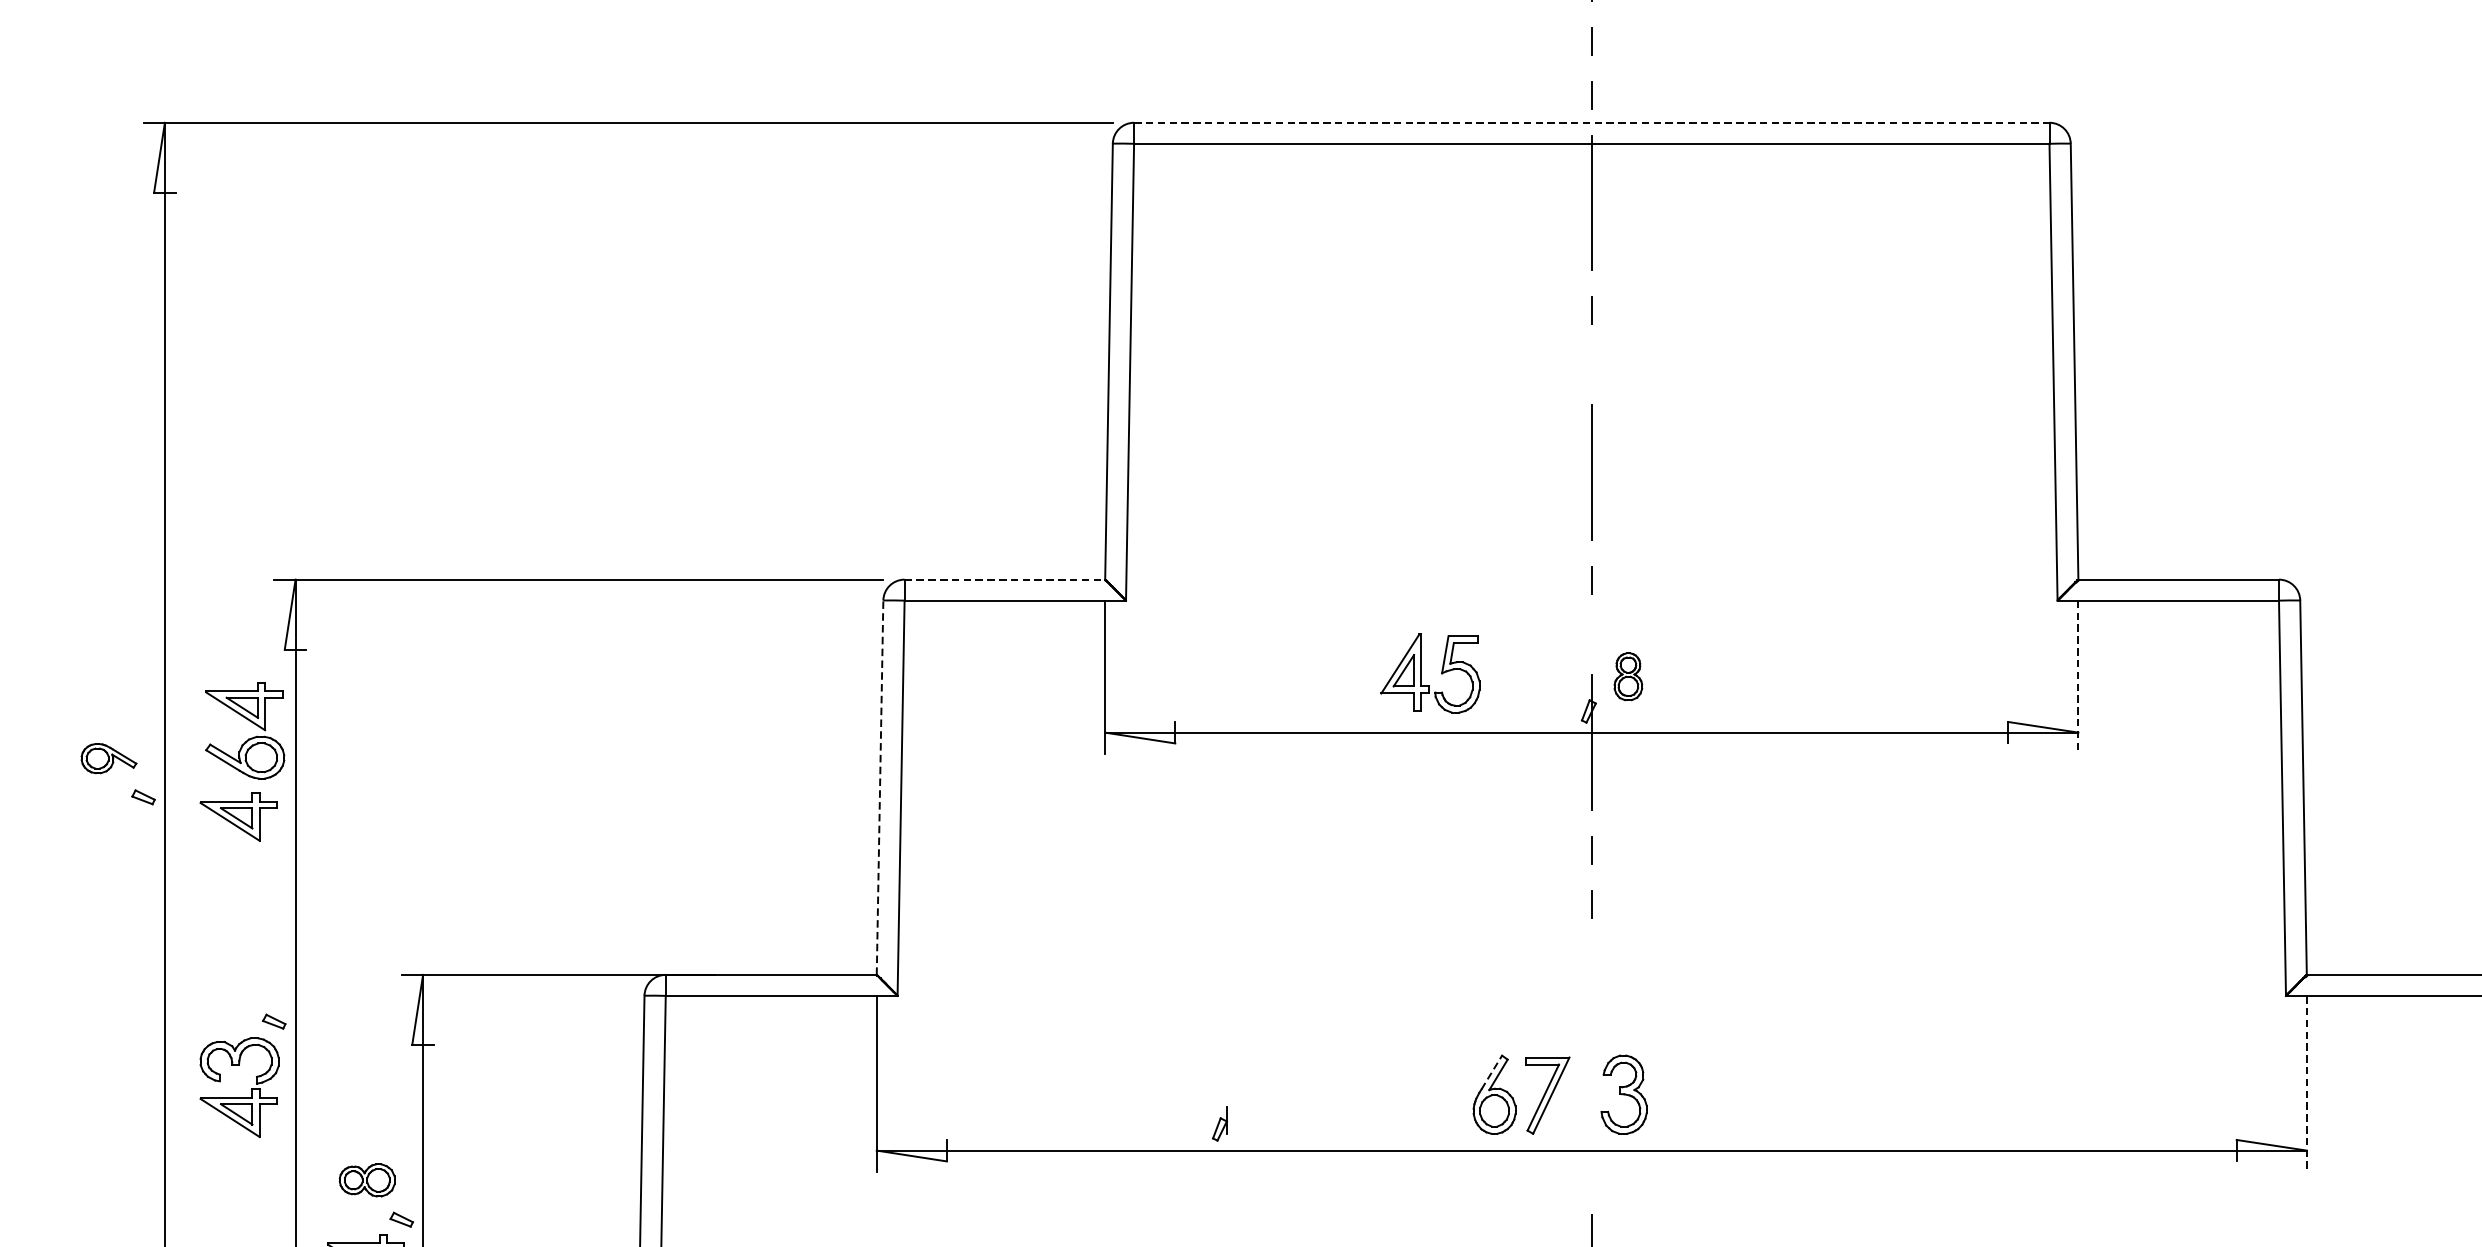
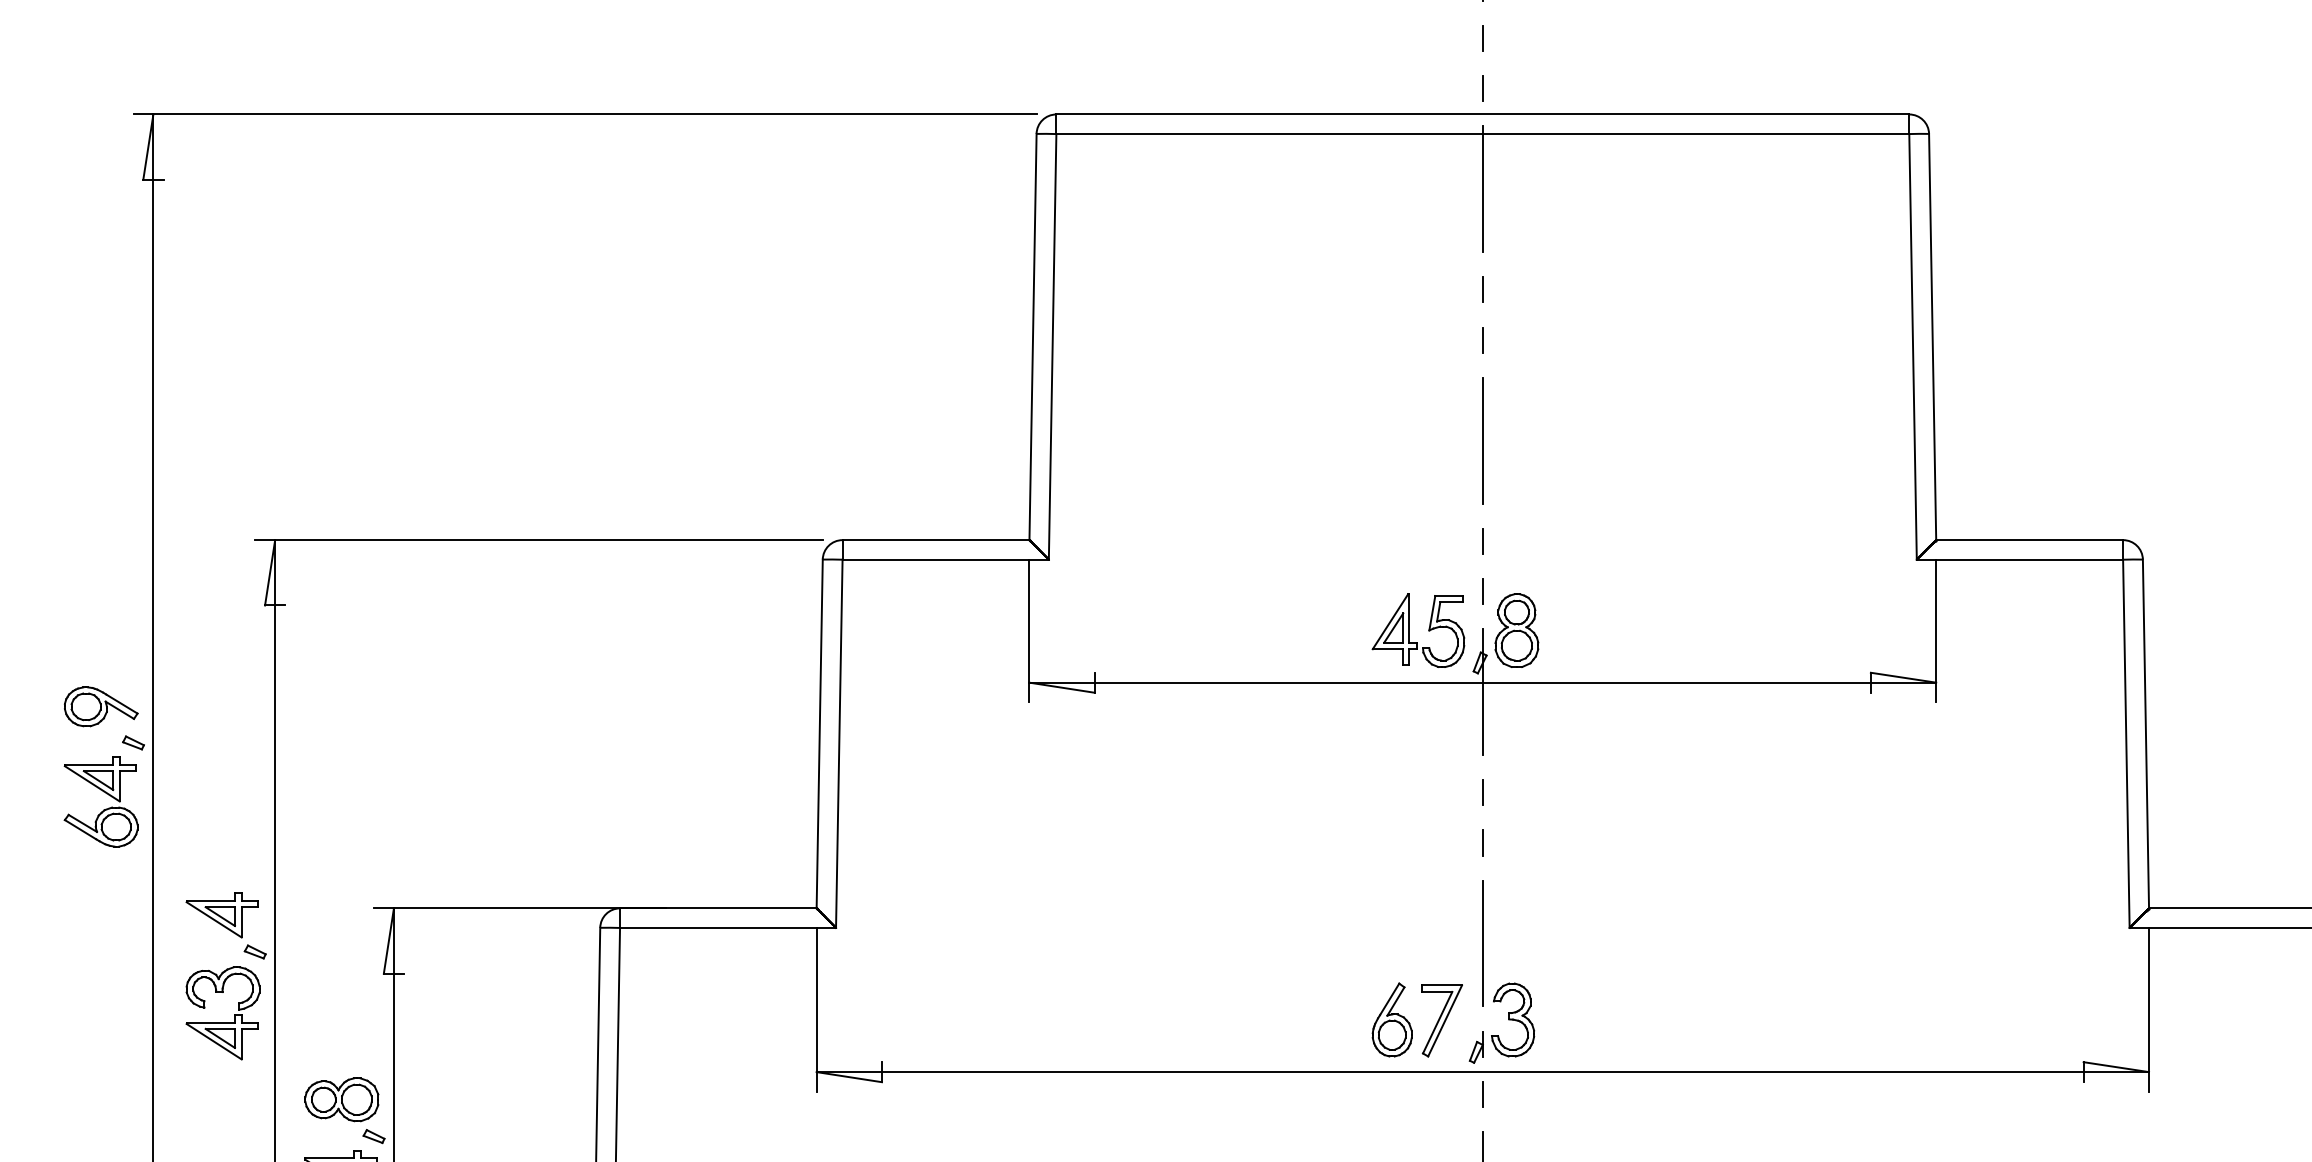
line: (1592, 122) -> (1483, 114), dashed -> solid
line: (1591, 364) -> (1482, 339), added
line: (1005, 580) -> (936, 540), dashed -> solid
line: (1591, 634) -> (1482, 591), added
part: (1420, 673) -> (1409, 630), moved
part: (1627, 676) -> (1516, 630), size x1.67
line: (2078, 677) -> (1936, 631), dashed -> solid
part: (247, 738) -> (103, 809), moved
part: (109, 758) -> (101, 706), size x1.43
line: (879, 787) -> (819, 733), dashed -> solid
part: (238, 817) -> (221, 915), moved
line: (1591, 1012) -> (1482, 943), added
line: (1491, 1071) -> (1389, 998), dashed -> solid
line: (2307, 1084) -> (2149, 1010), dashed -> solid
part: (1218, 1124) -> (1475, 1047), moved
line: (1591, 1173) -> (1482, 1093), added
part: (366, 1180) -> (341, 1099), size x1.43

